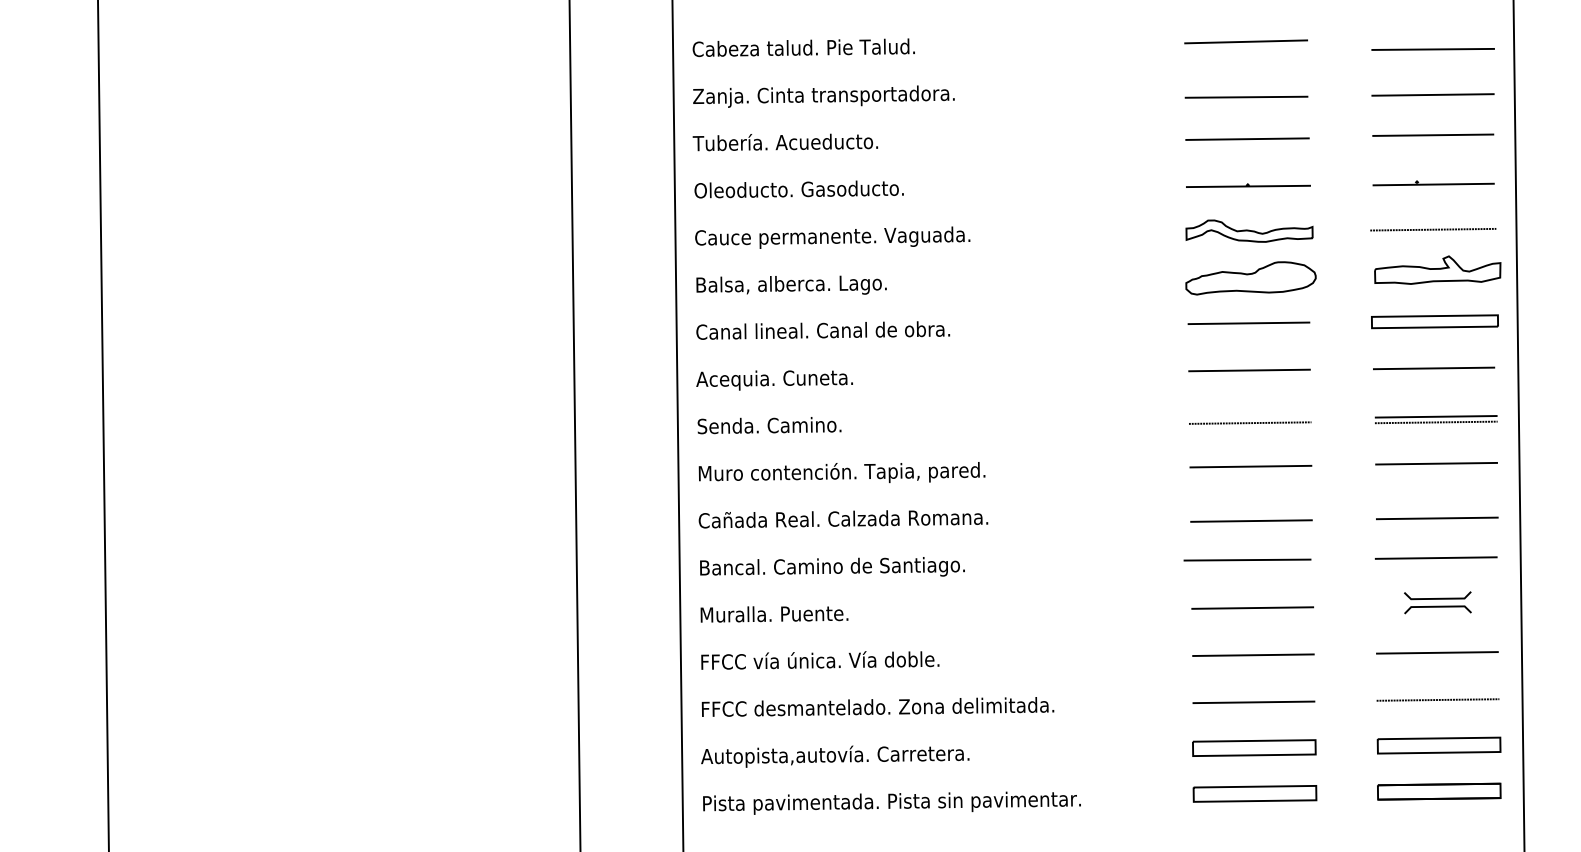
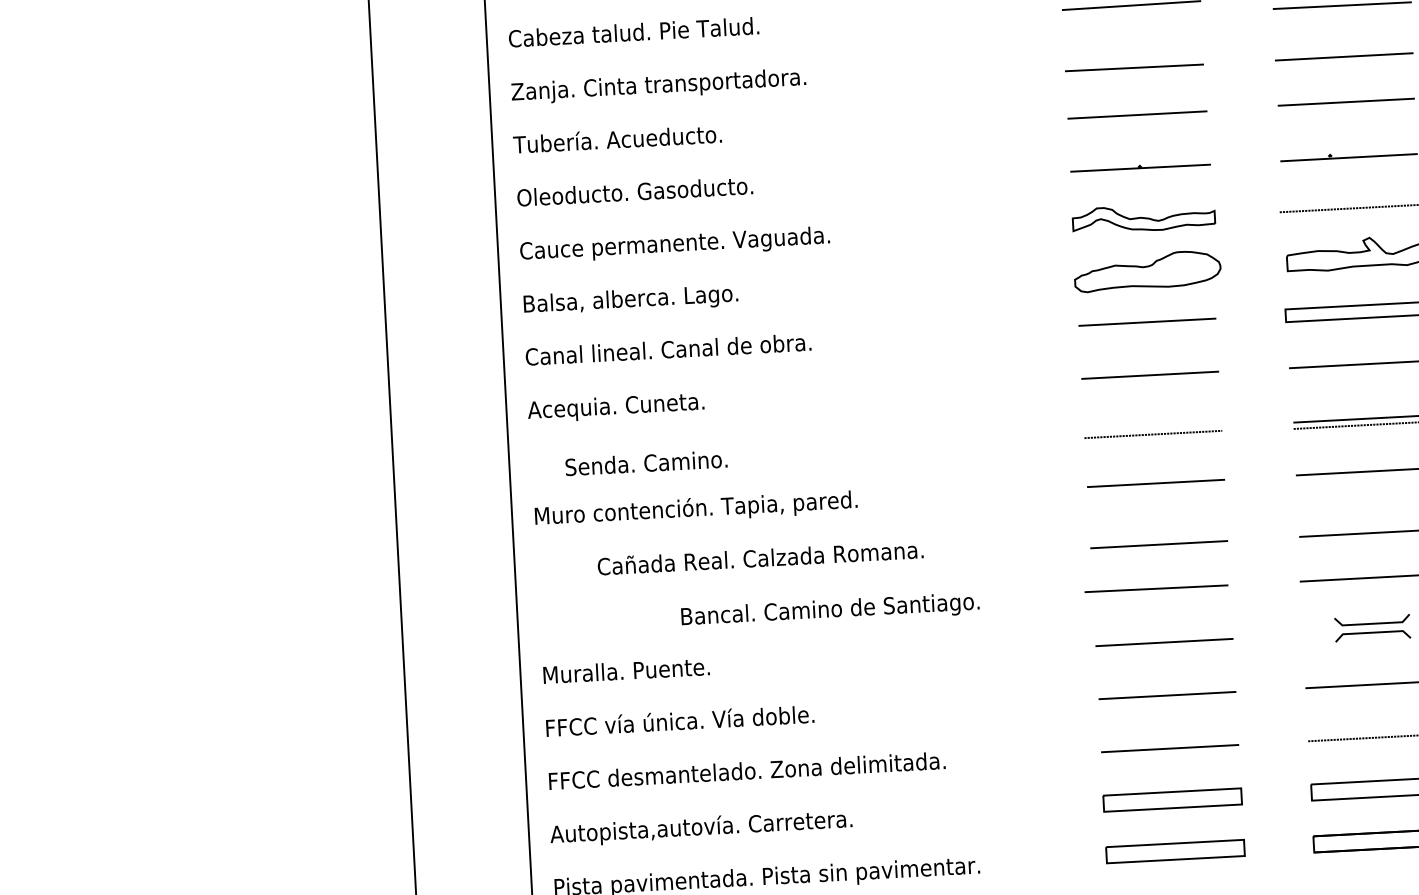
text: (769, 425) -> (646, 463), moved
text: (843, 519) -> (760, 558), moved
text: (832, 566) -> (830, 609), moved

